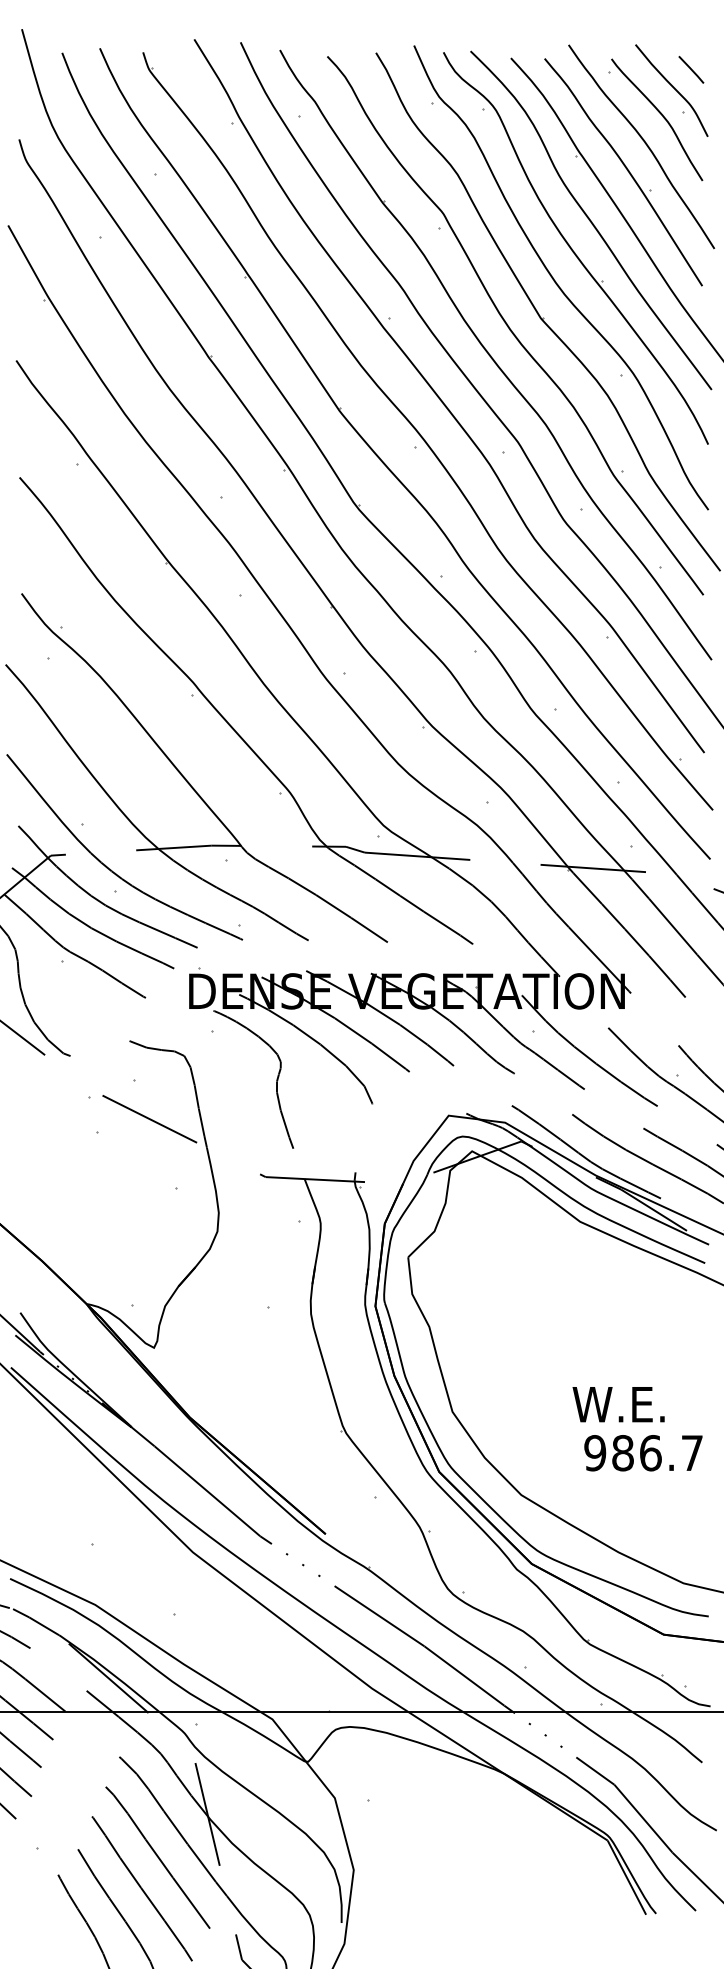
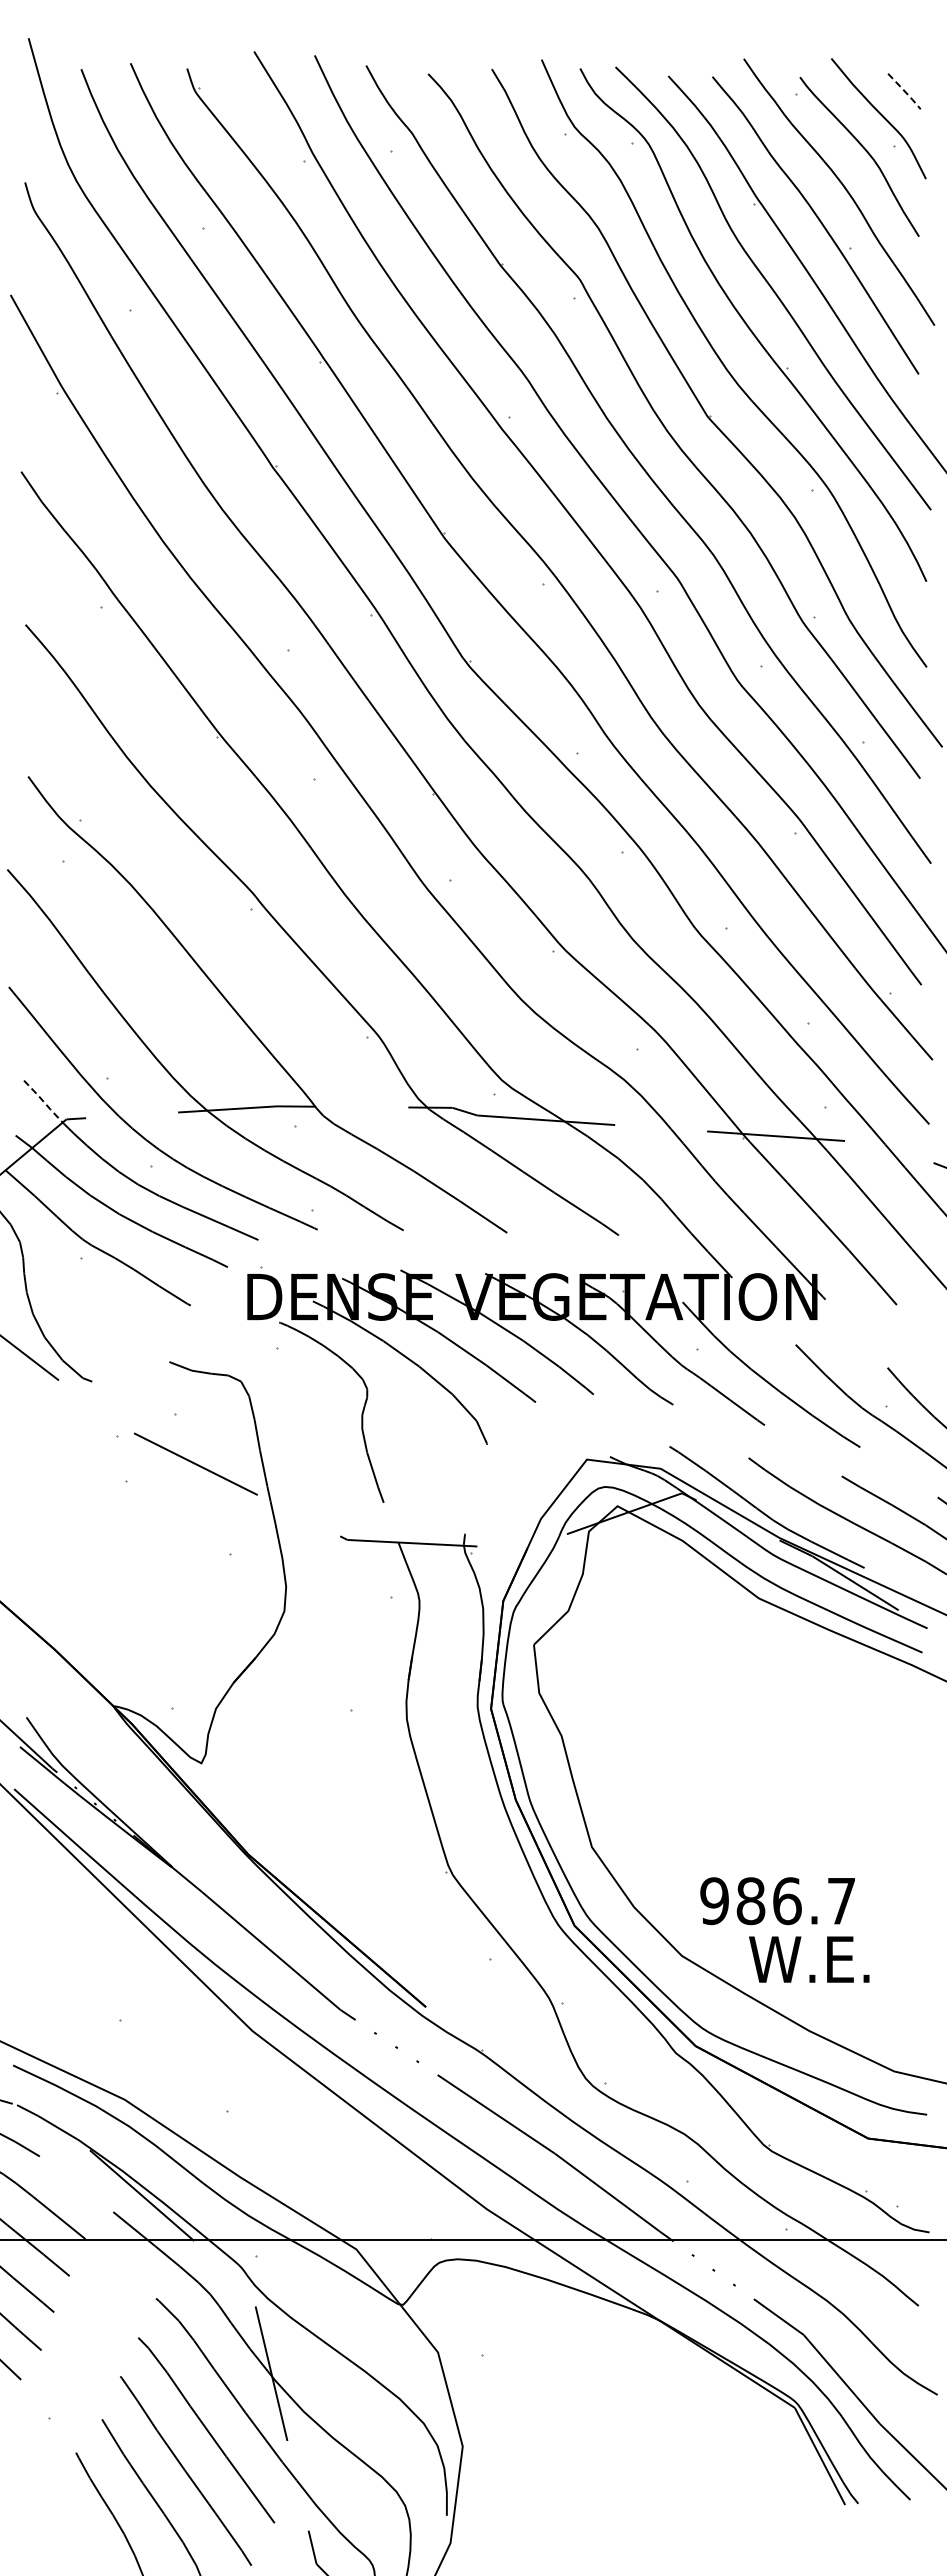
line: (691, 69) -> (904, 91), solid -> dashed
line: (34, 842) -> (44, 1102), solid -> dashed
text: (618, 1404) -> (809, 1959), moved
text: (643, 1453) -> (777, 1901), moved

